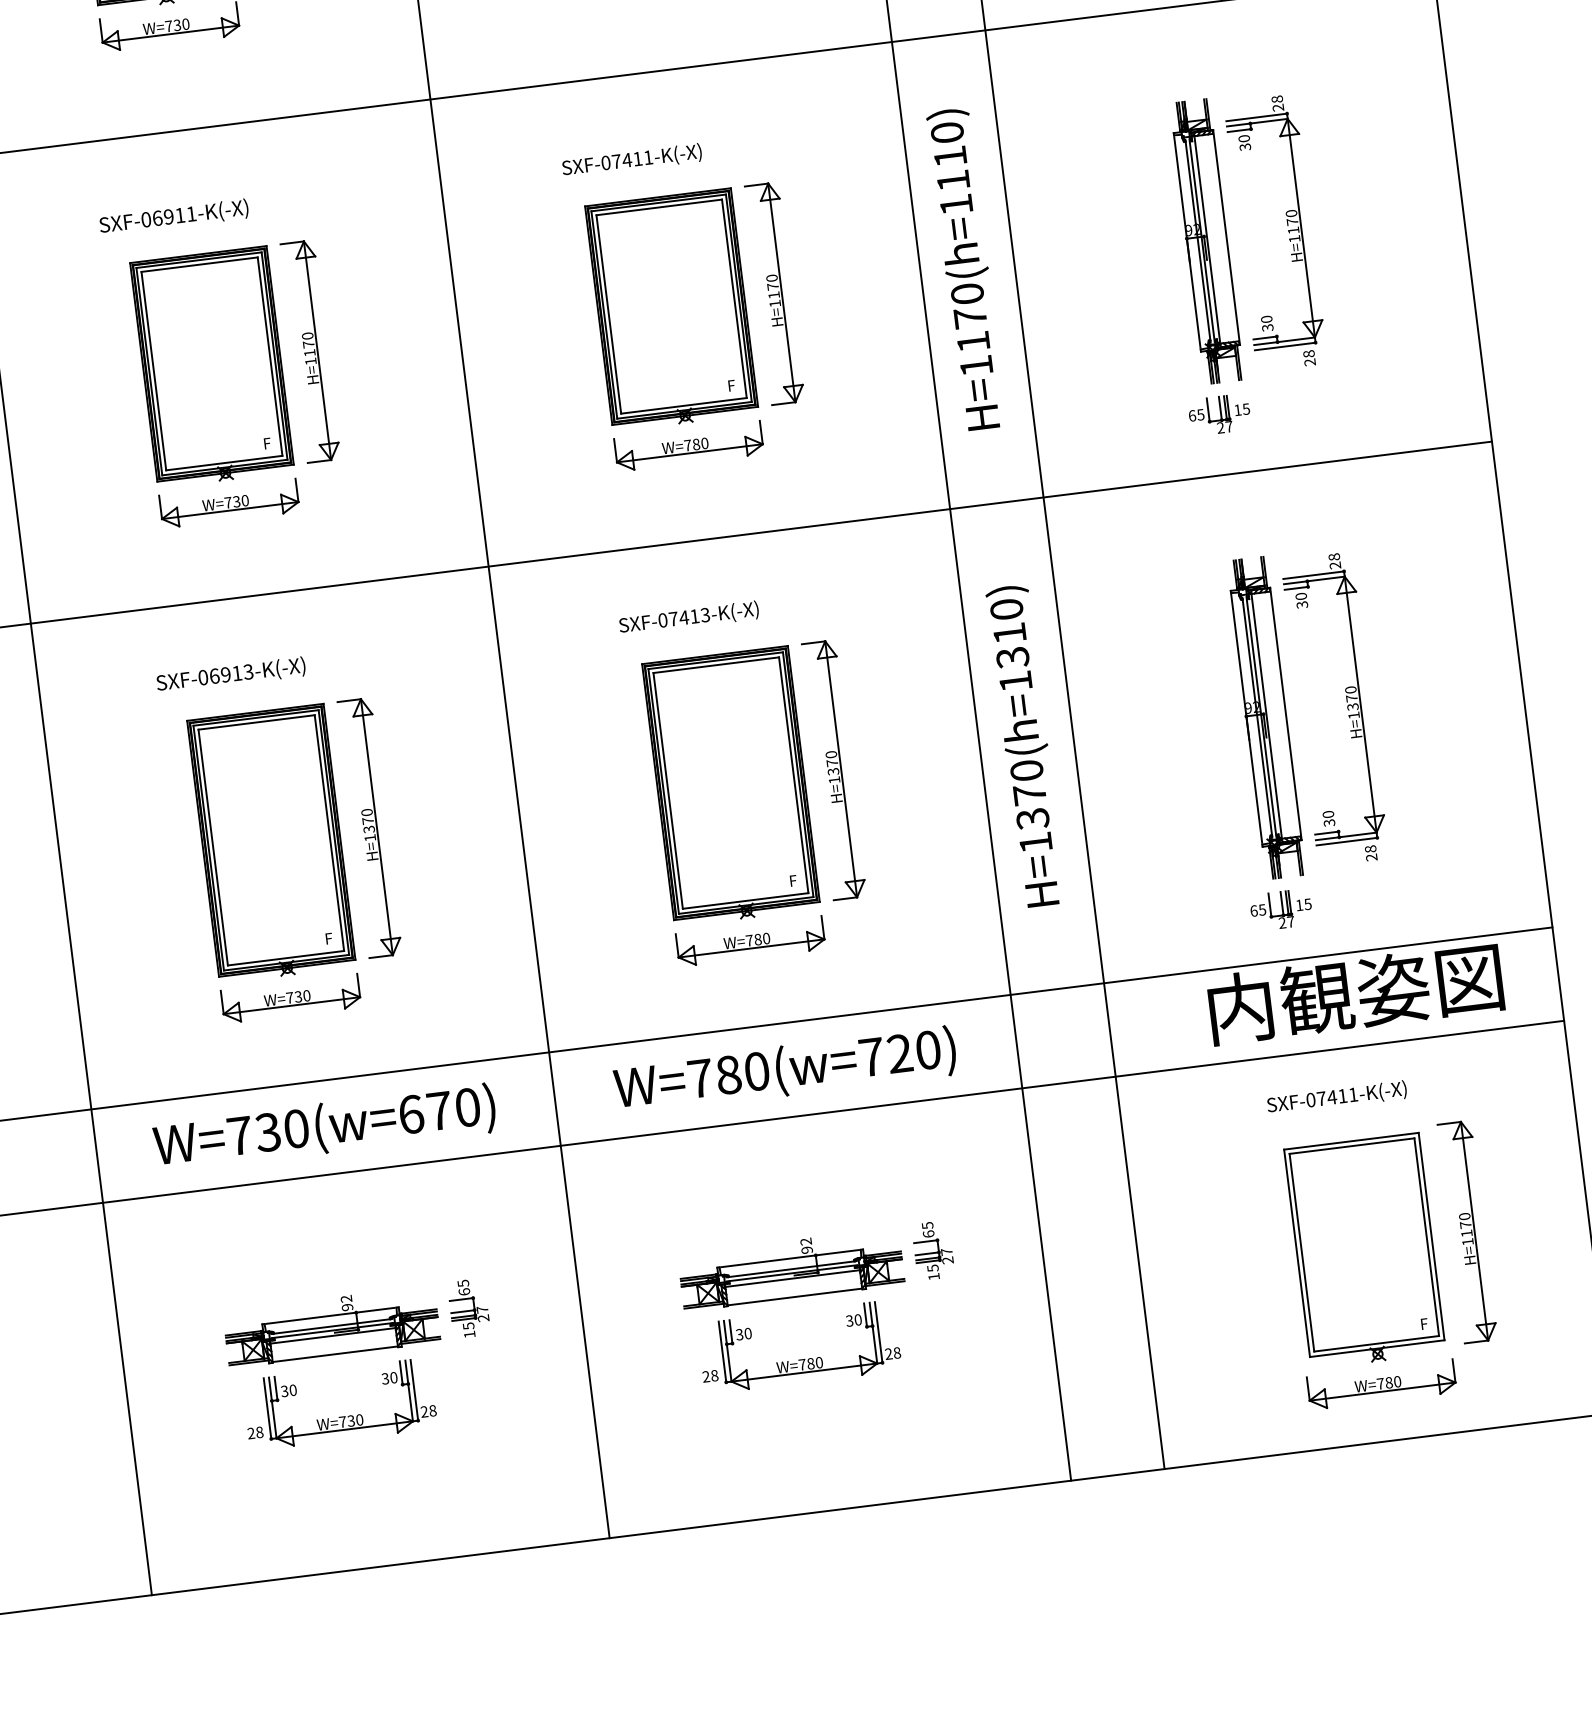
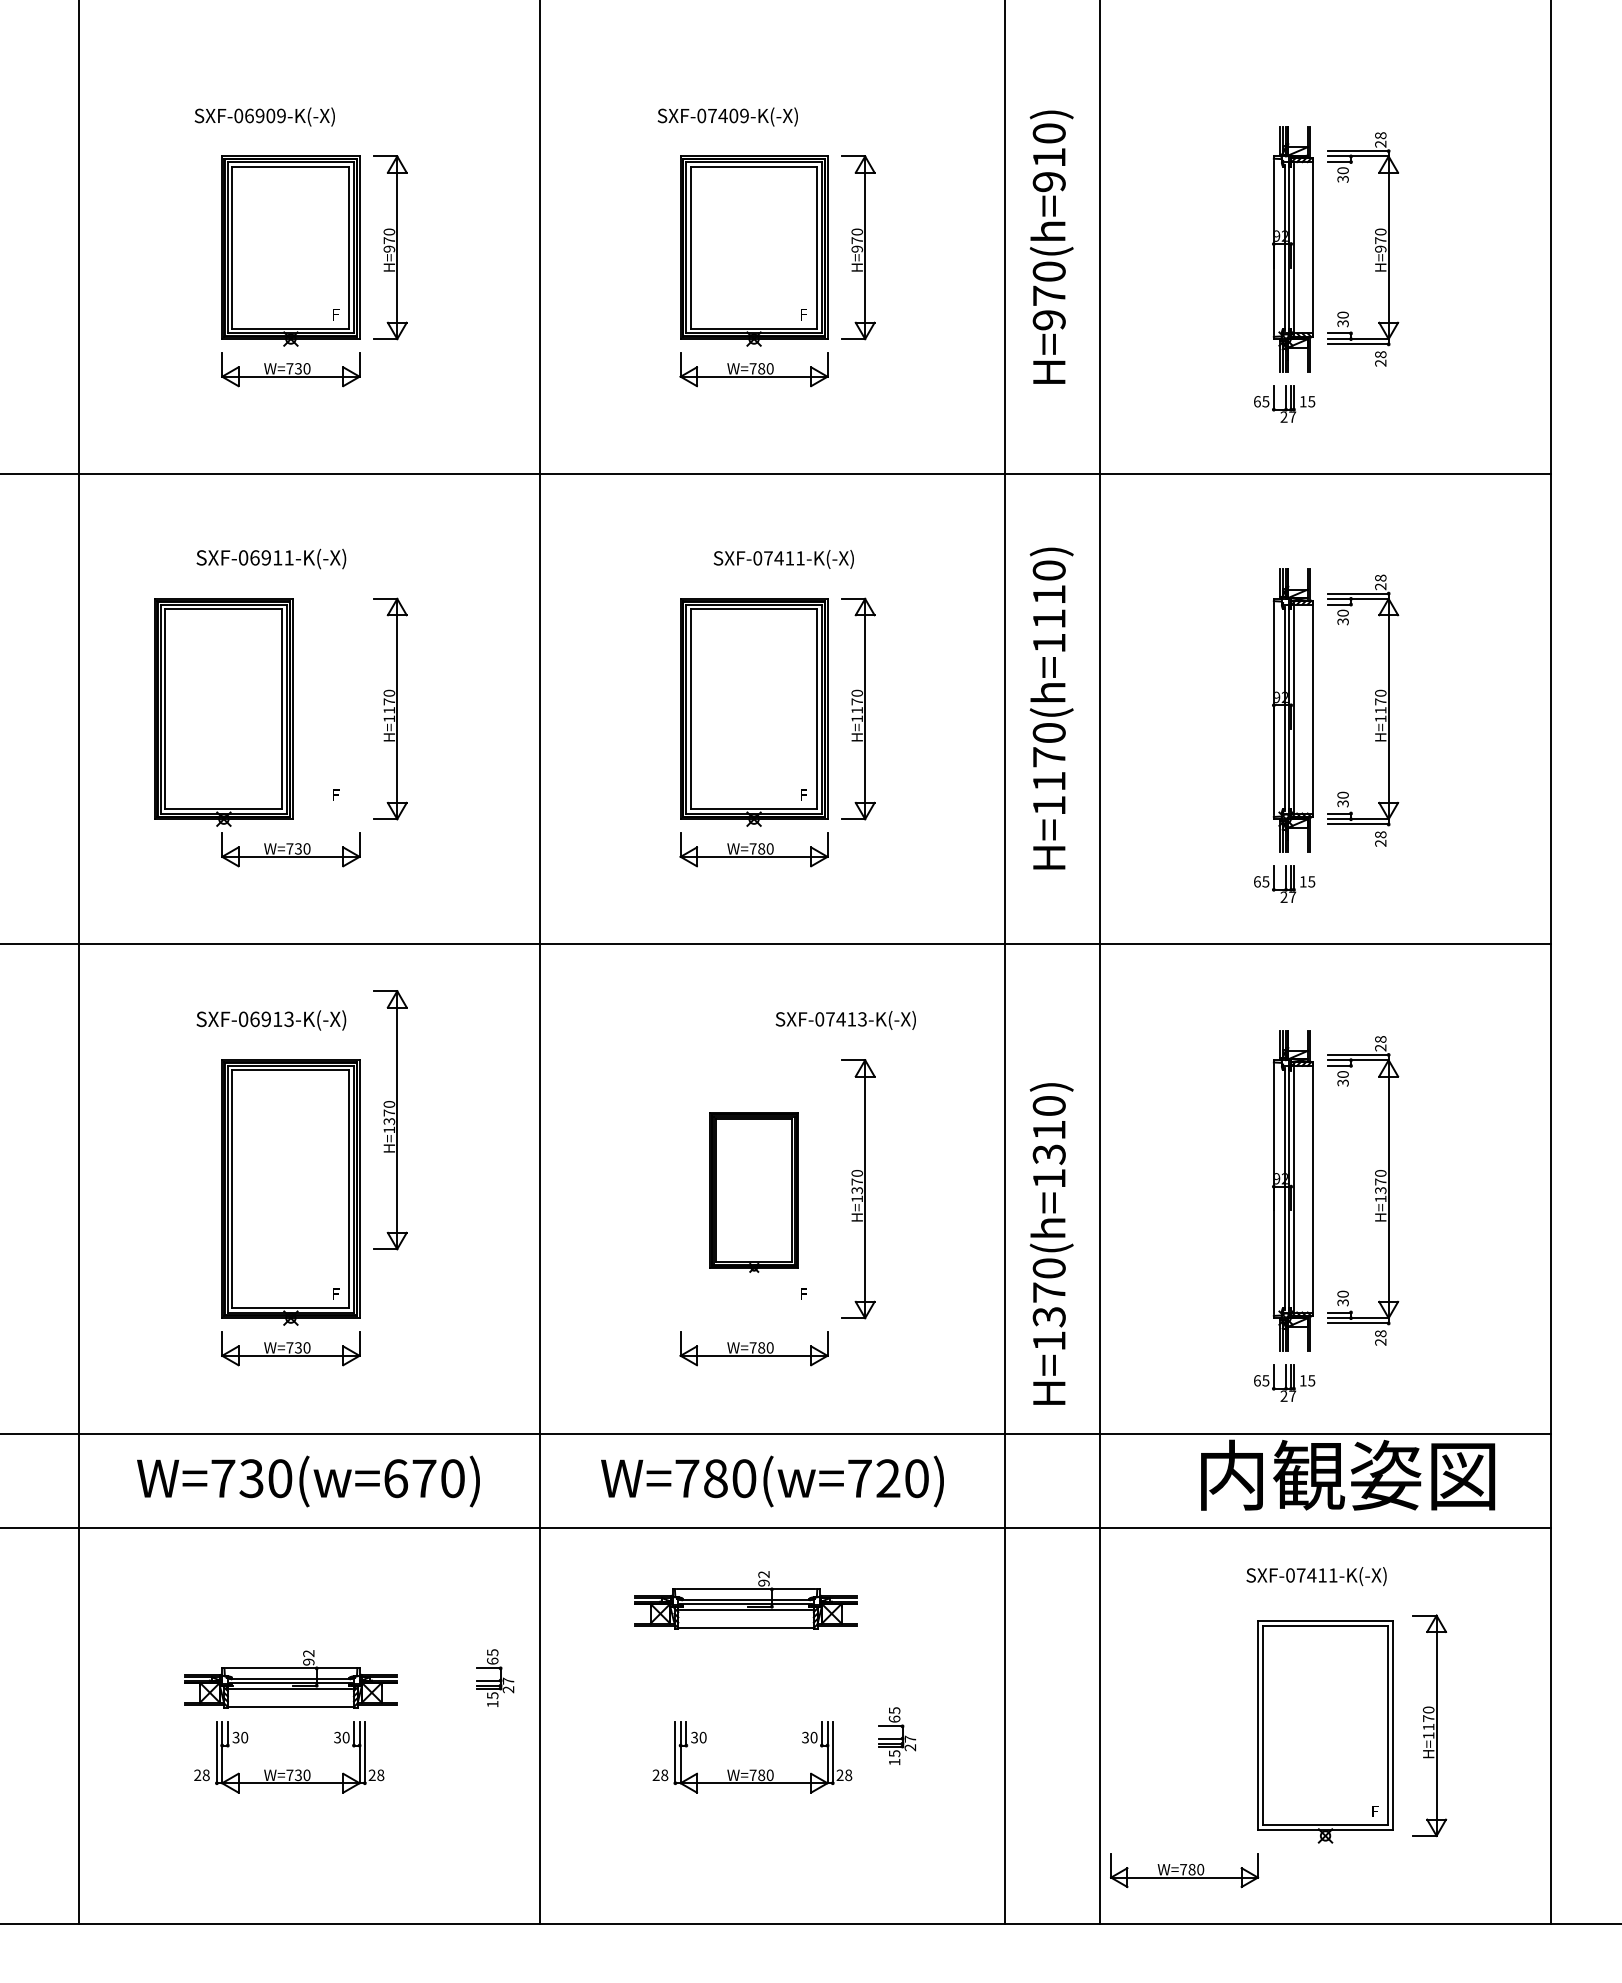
text: (631, 160) -> (783, 559), moved
part: (211, 367) -> (223, 712), moved
text: (688, 618) -> (845, 1020), moved
text: (1025, 745) -> (1051, 1243), moved
part: (731, 786) -> (754, 1192), size x0.6
part: (370, 828) -> (390, 1120), moved
part: (932, 1250) -> (896, 1735), moved
part: (790, 1269) -> (745, 1600), moved
part: (469, 1307) -> (495, 1677), moved
part: (1381, 1384) -> (1184, 1870), moved

